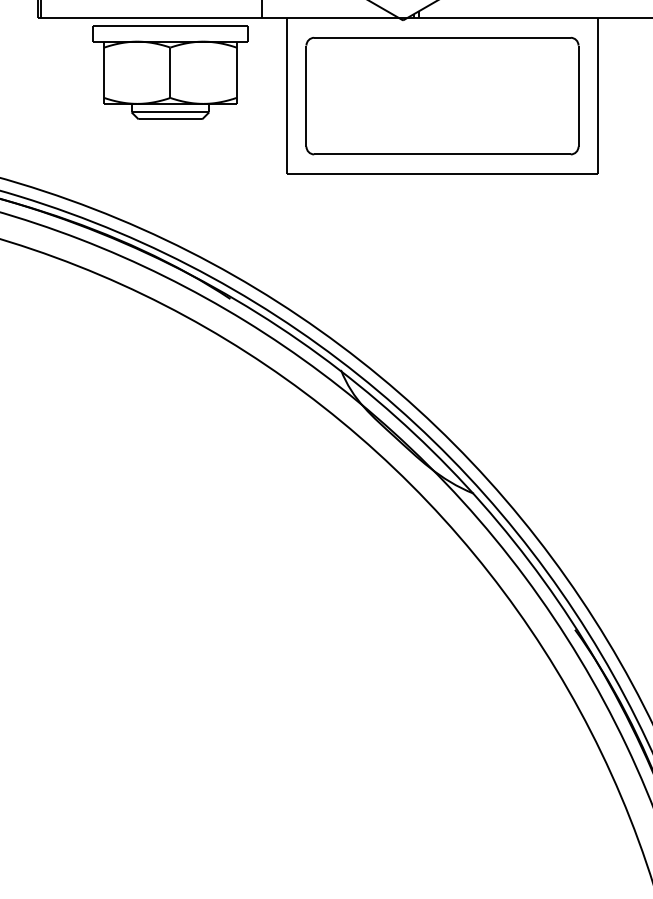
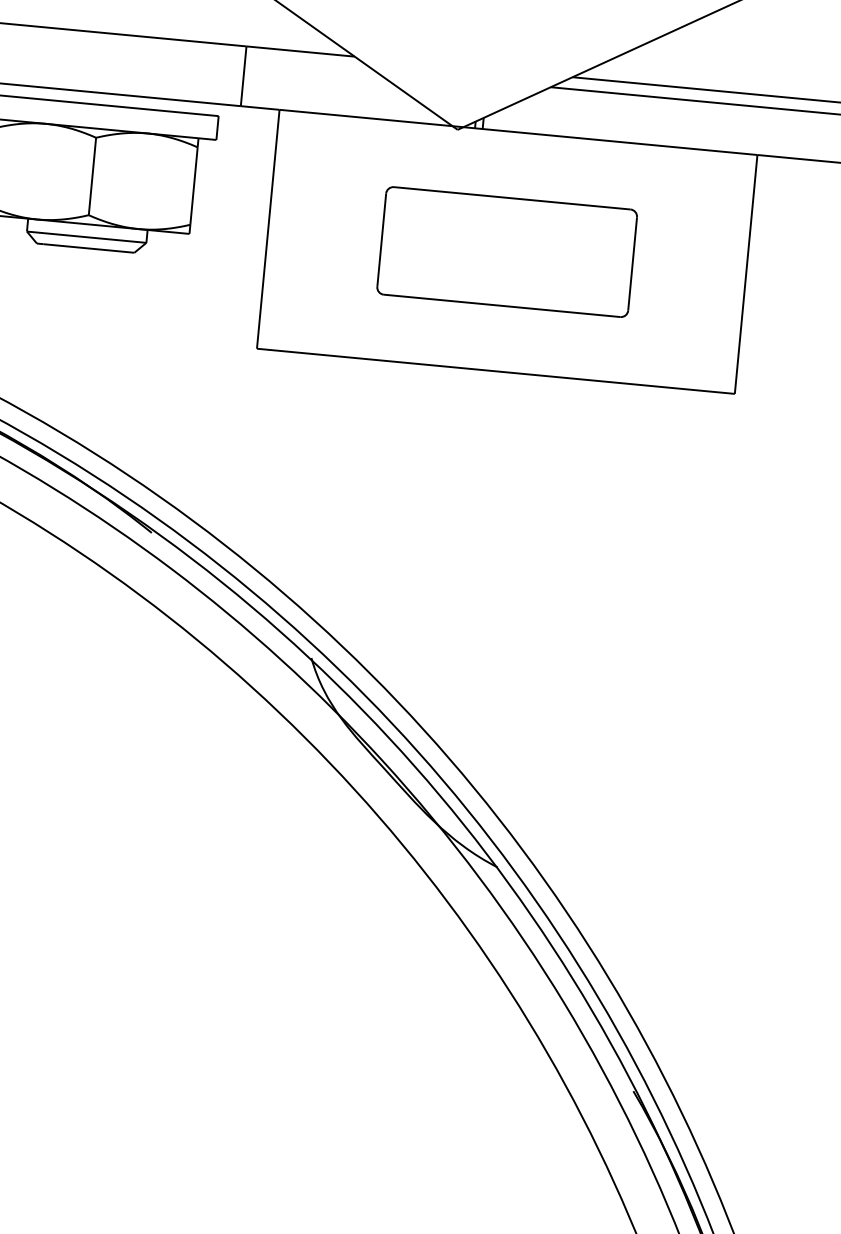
part: (442, 96) -> (507, 252), size x0.6

